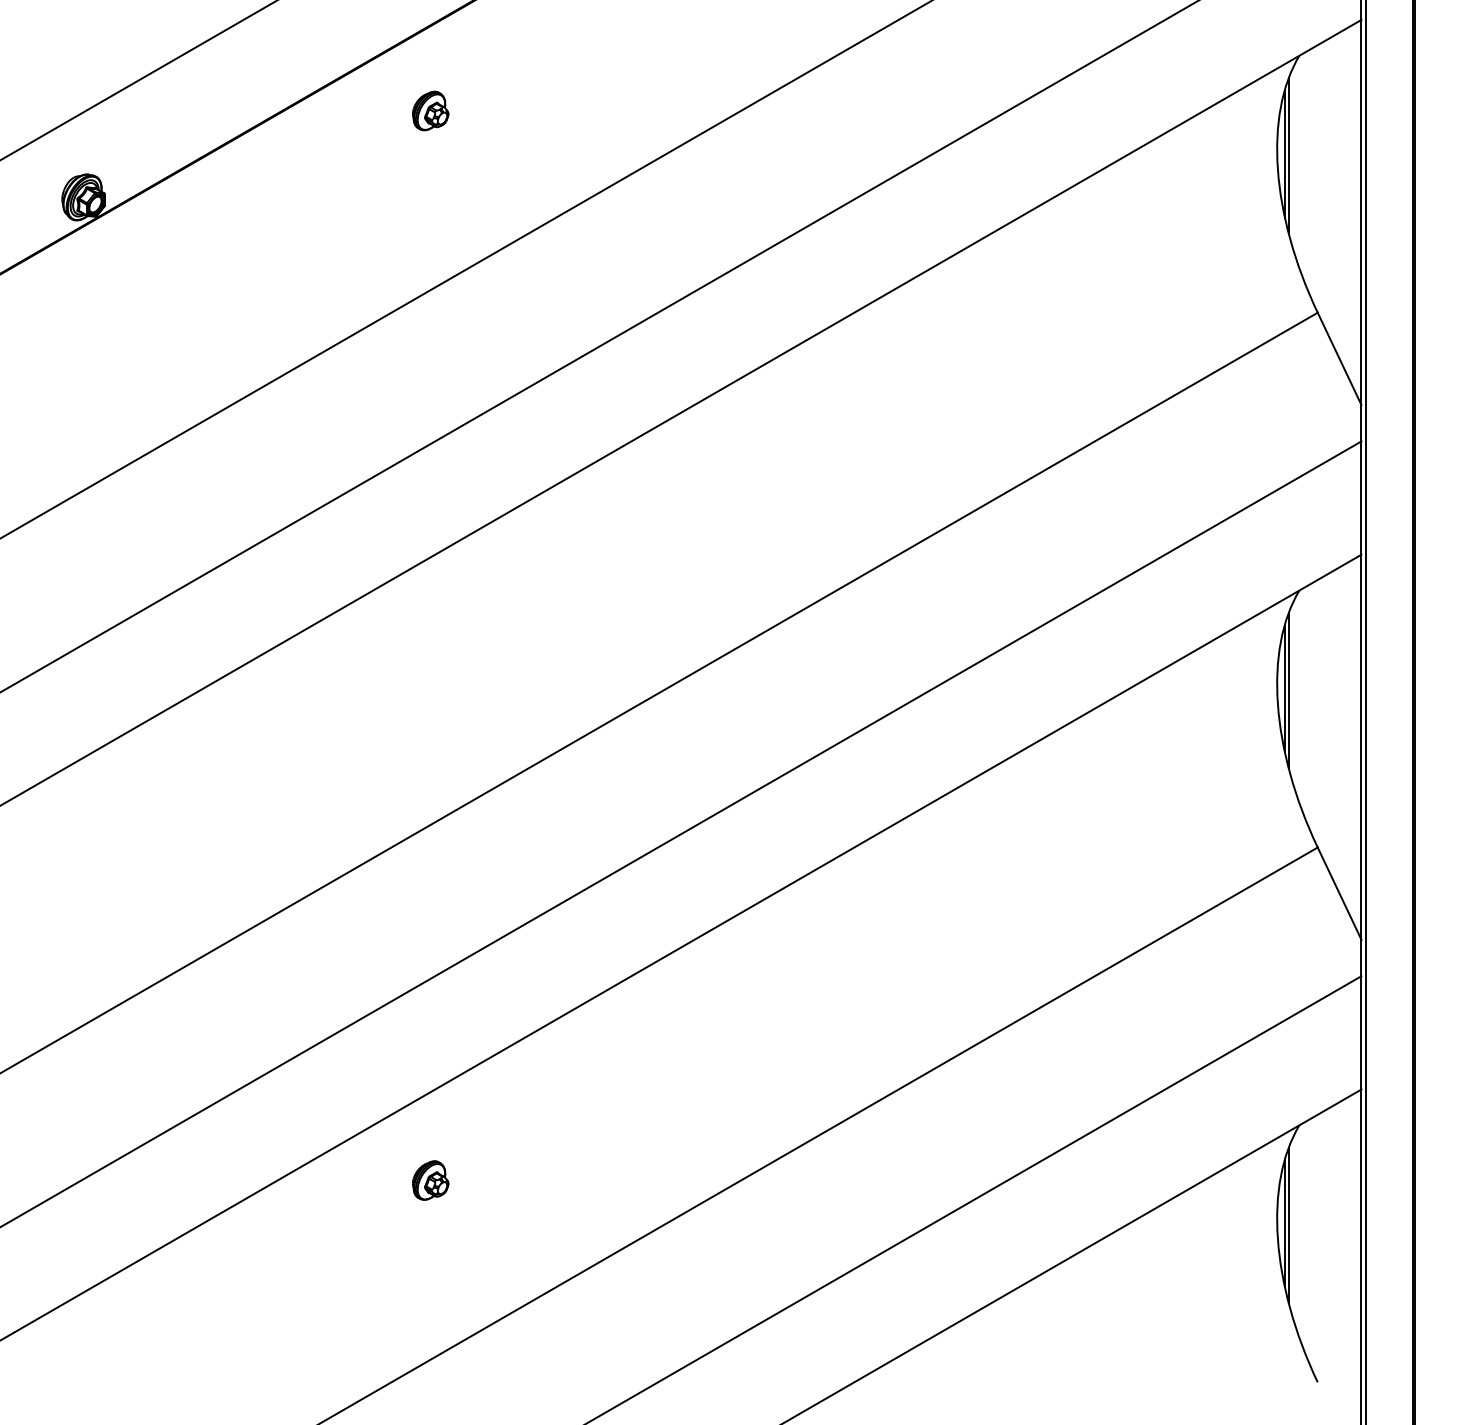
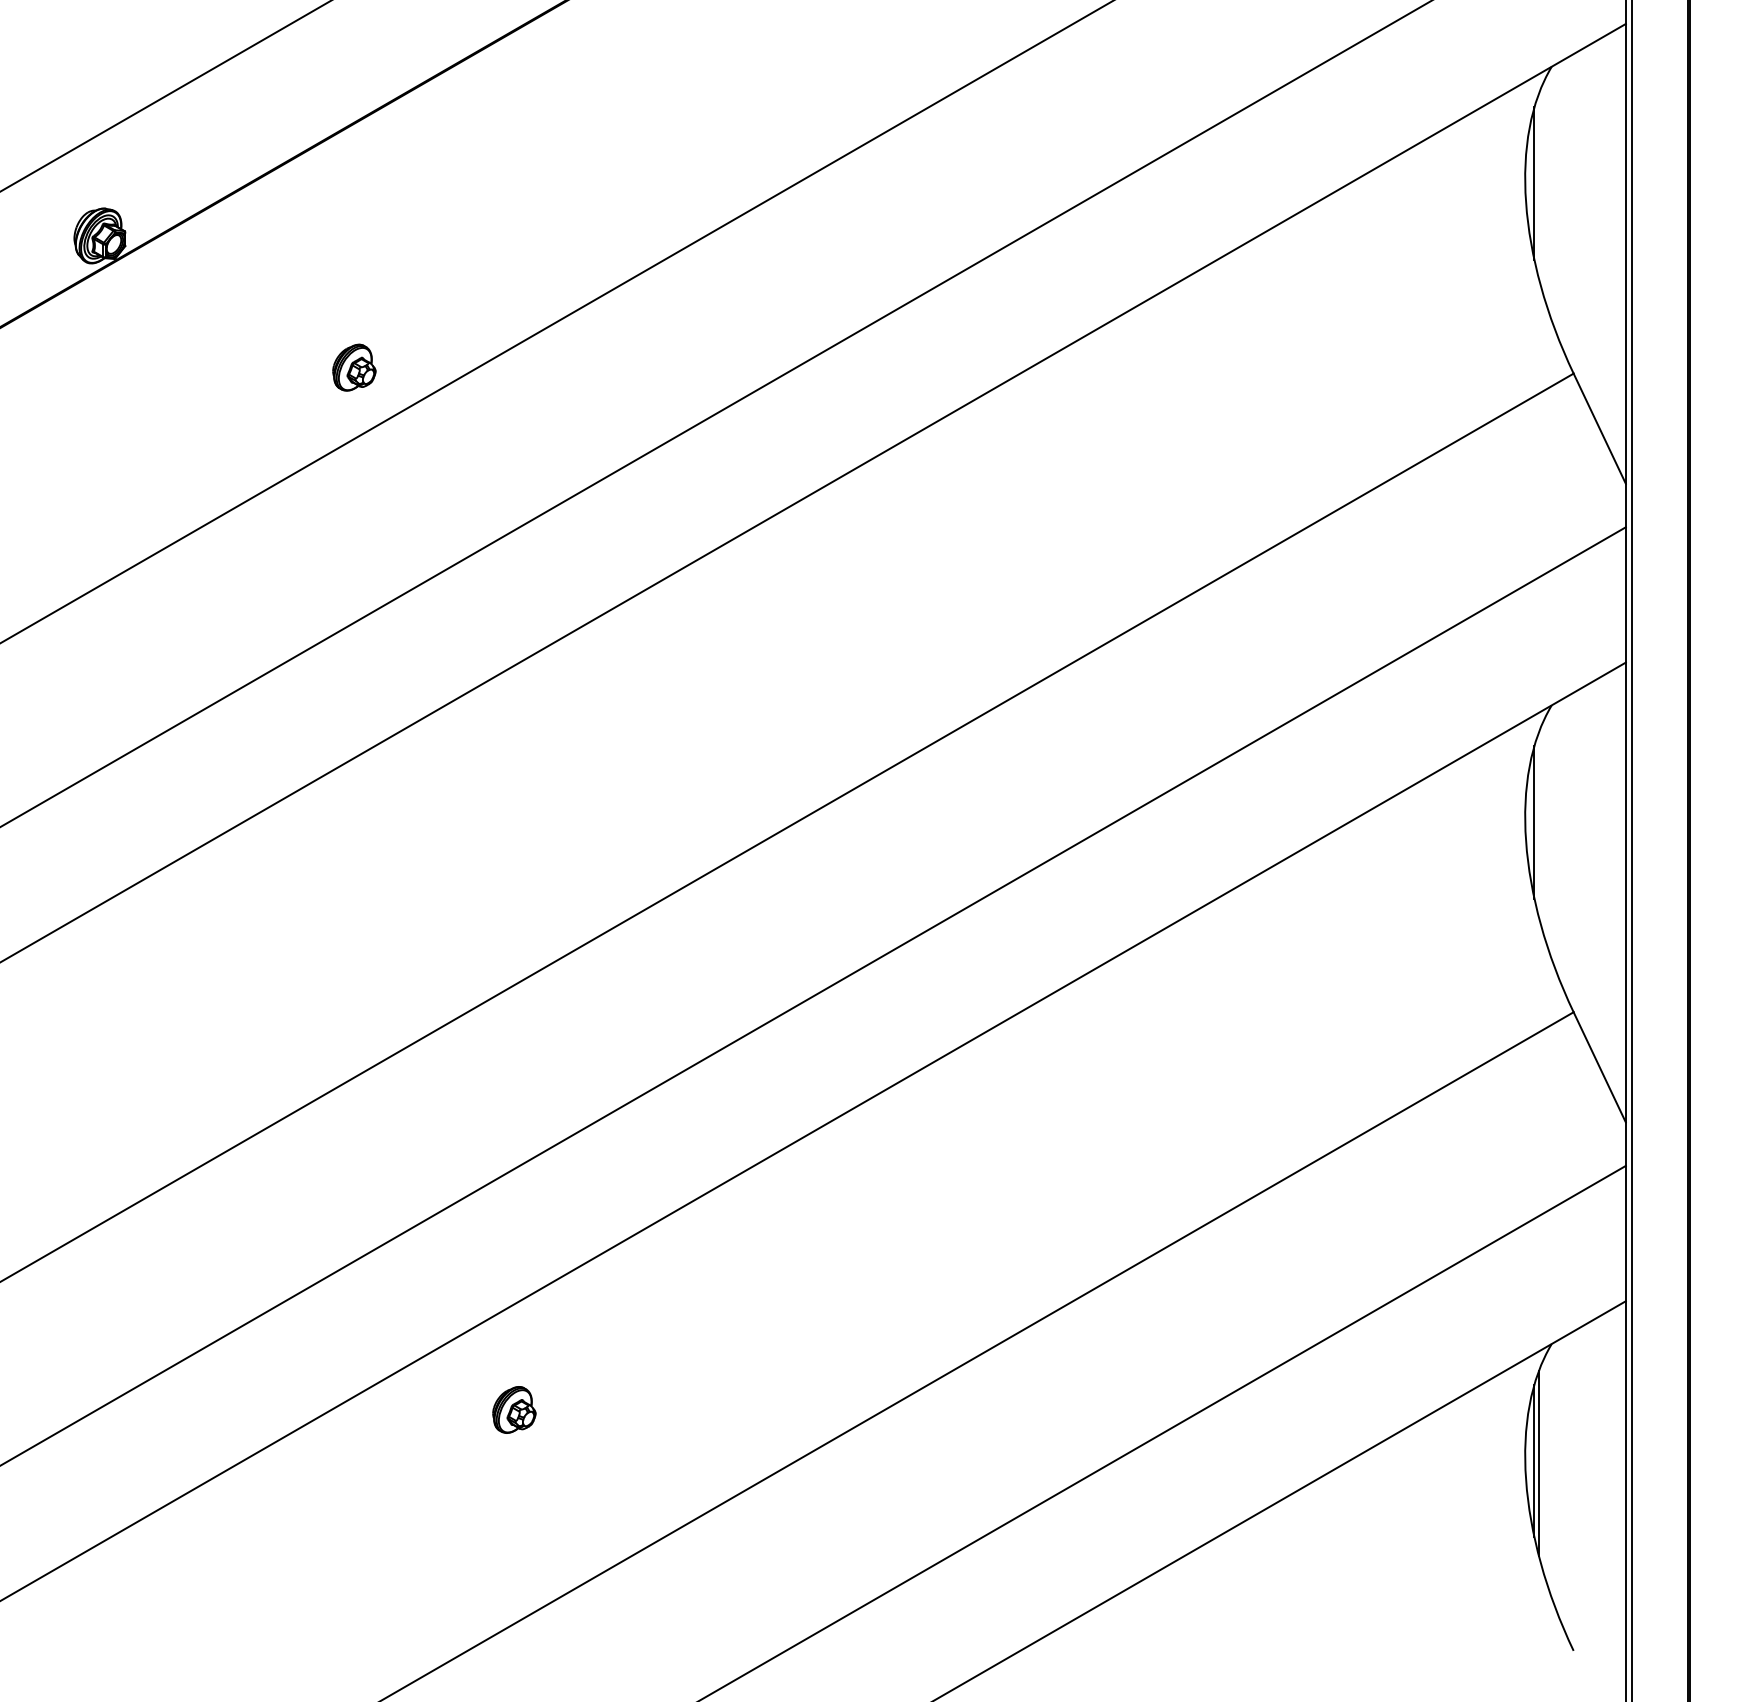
part: (430, 110) -> (354, 367), moved
line: (1288, 155) -> (1538, 185), removed
line: (1288, 690) -> (1538, 824), removed

